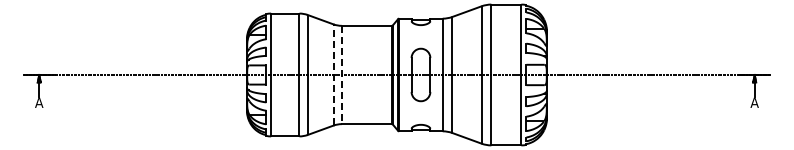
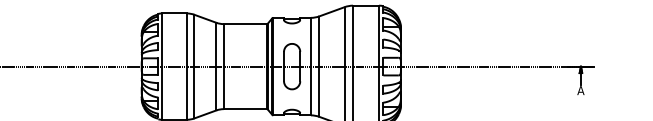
line: (333, 74) -> (216, 66), dashed -> solid
line: (341, 74) -> (223, 66), dashed -> solid

